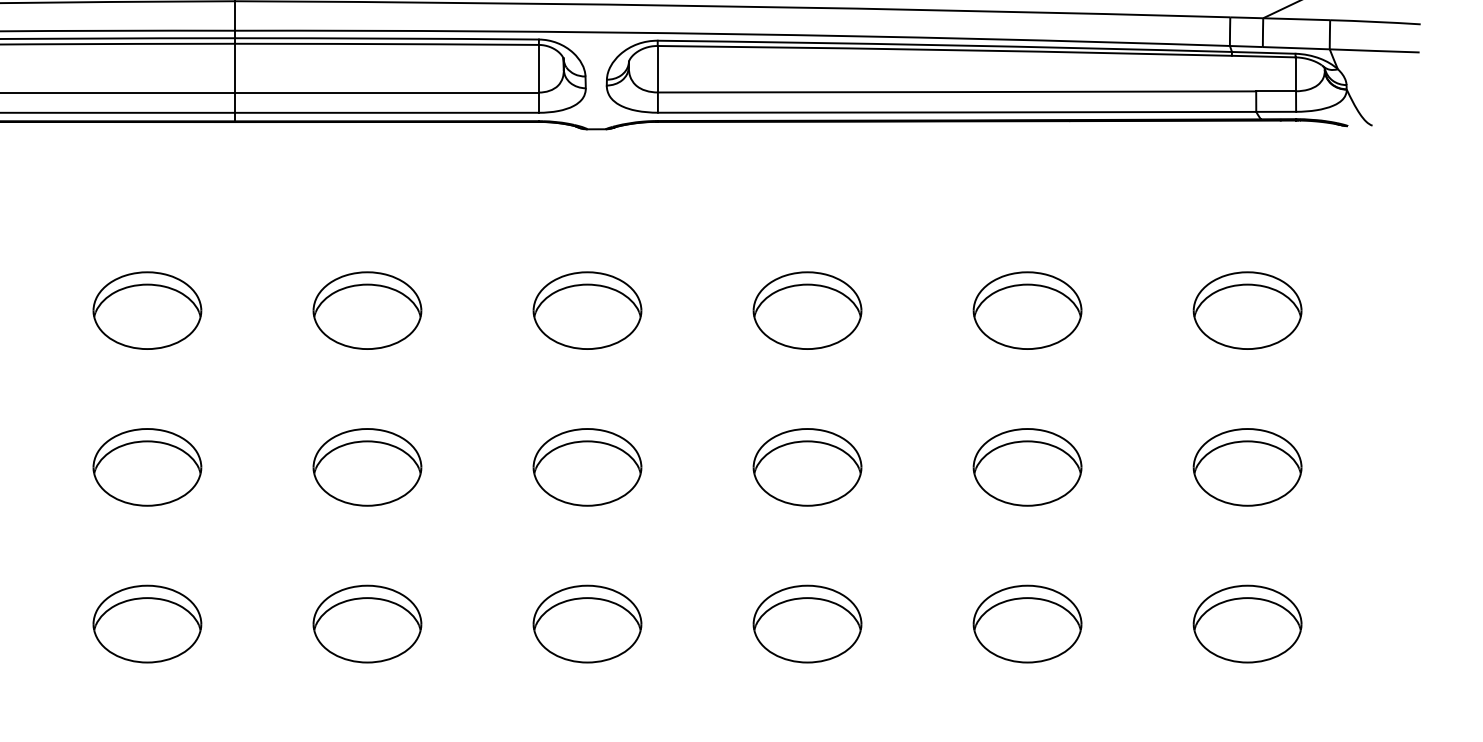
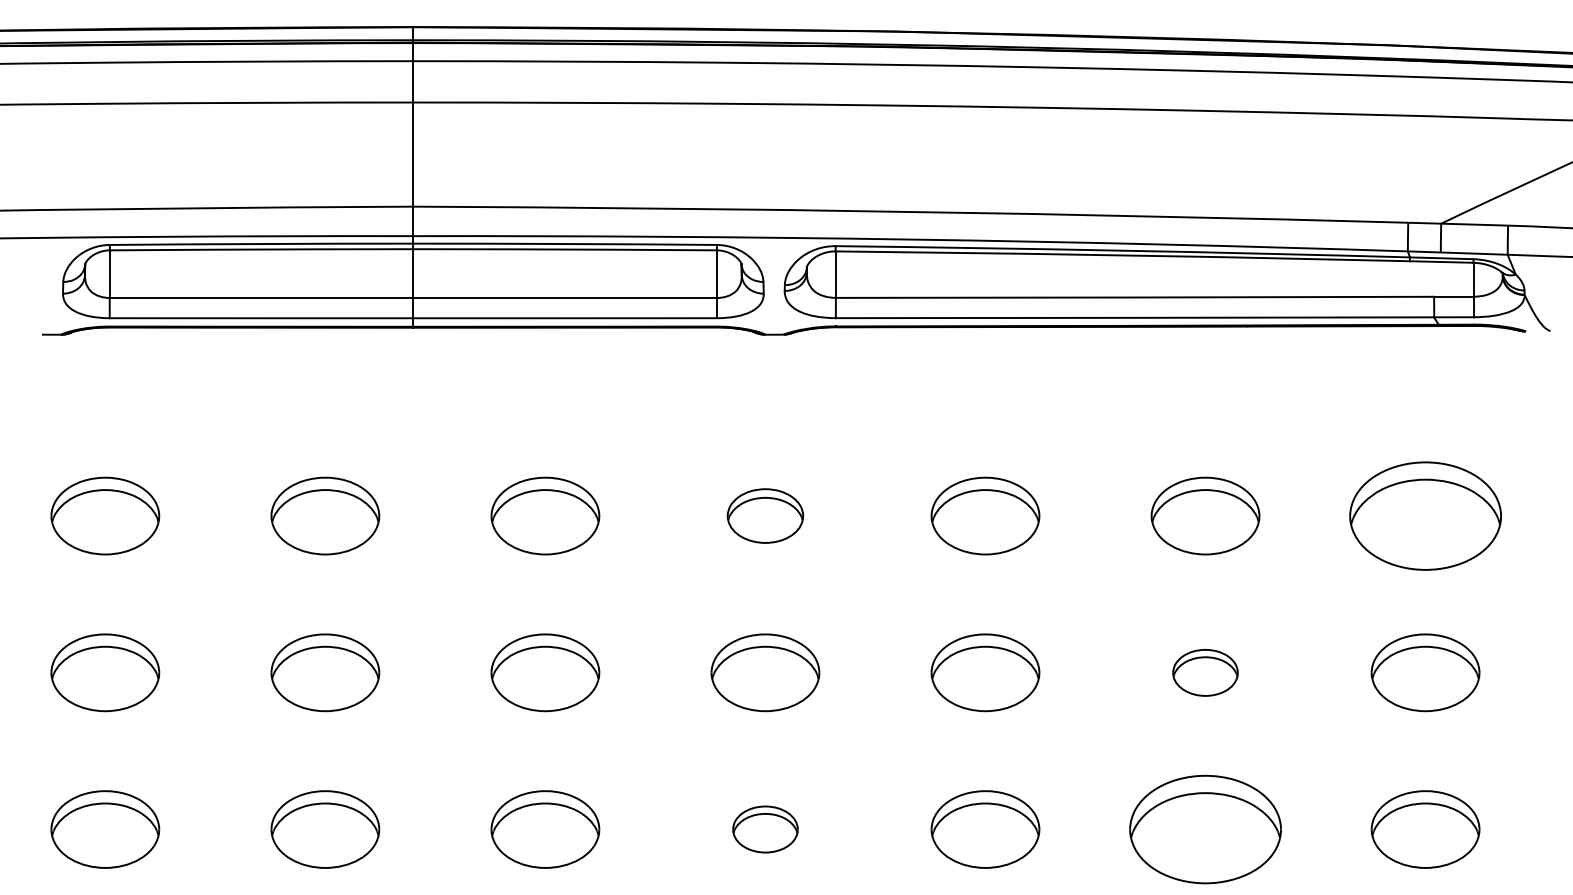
part: (587, 310) -> (765, 515), size x0.7
part: (1247, 310) -> (1425, 515), size x1.4
part: (1027, 467) -> (1205, 672), size x0.6
part: (587, 624) -> (765, 829), size x0.6
part: (1027, 624) -> (1205, 829), size x1.4

